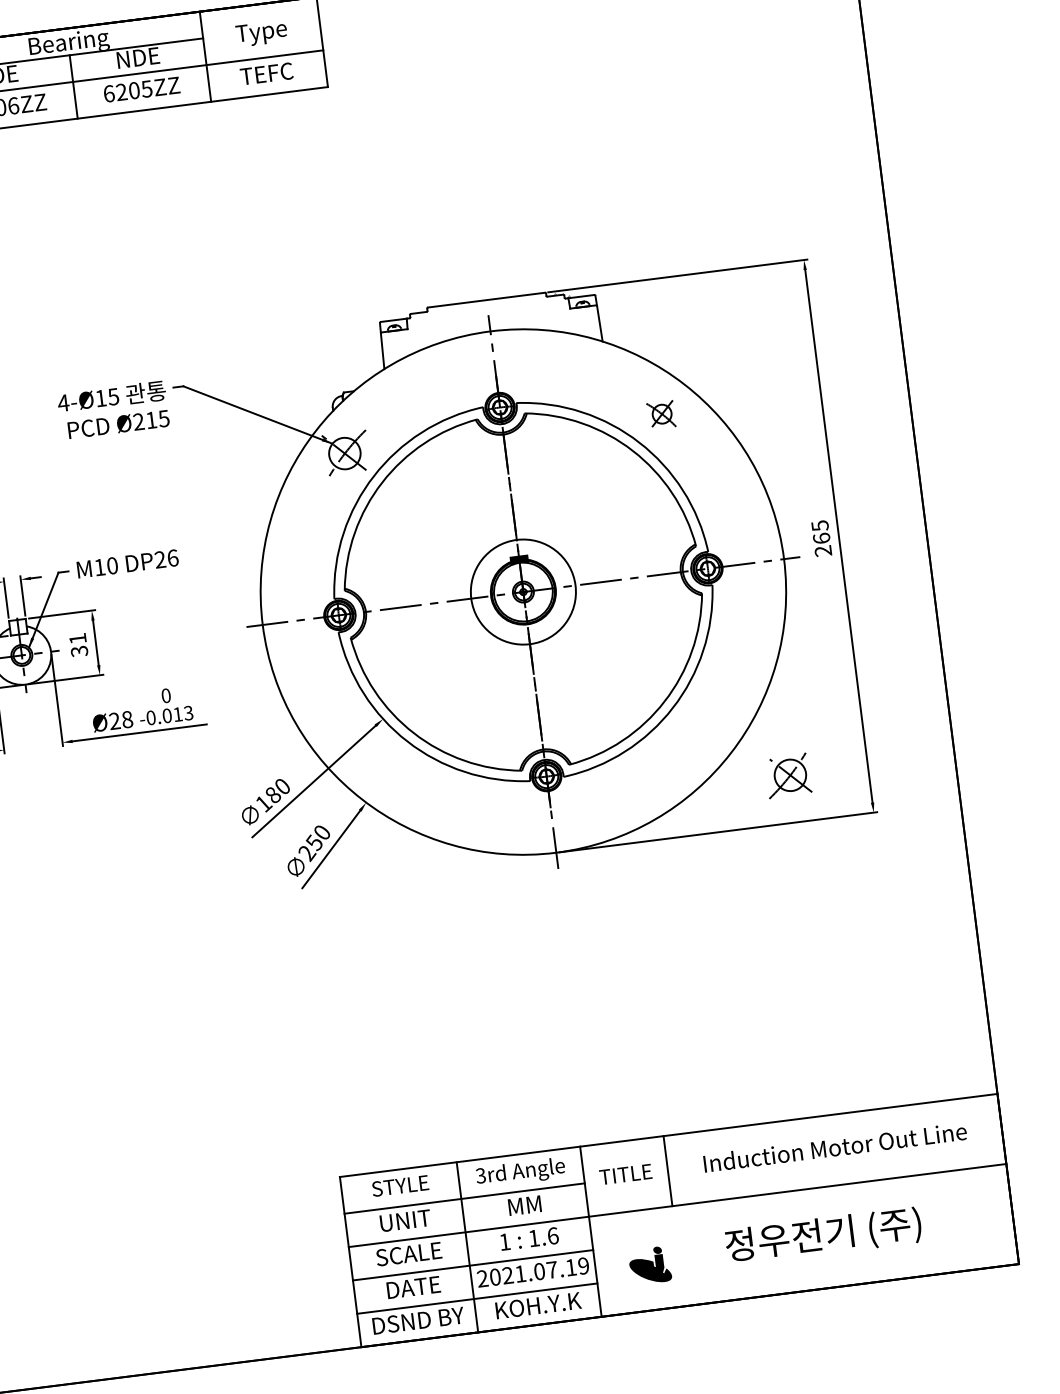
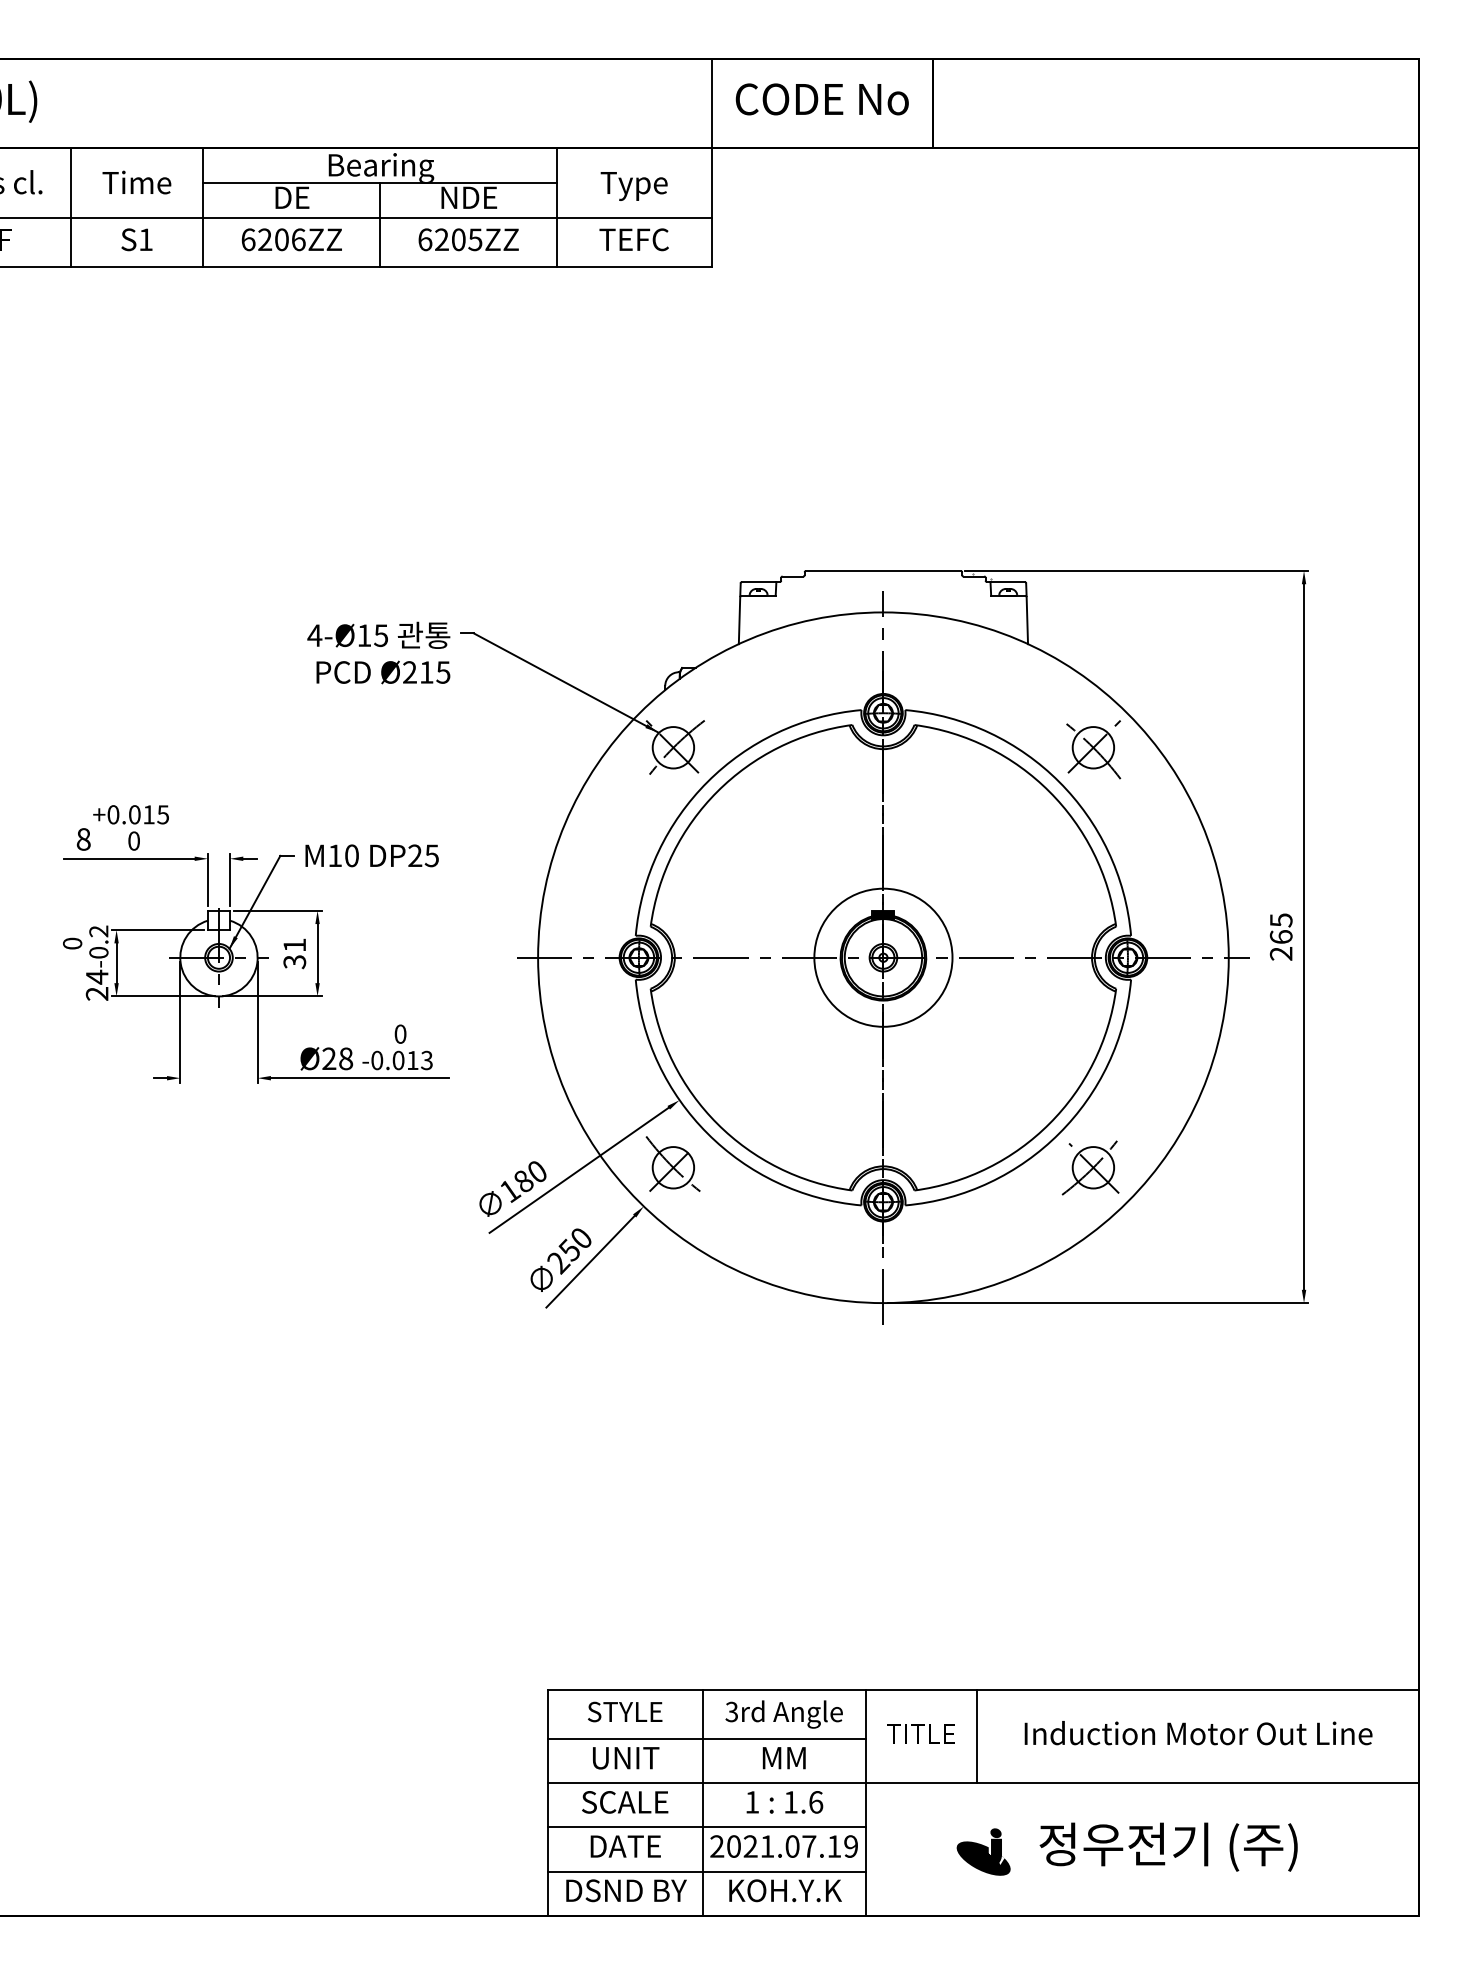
part: (662, 414) -> (1093, 749), size x1.67
text: (172, 557) -> (431, 855), DP26 -> DP25
part: (383, 767) -> (672, 1163), added
part: (788, 775) -> (1090, 1167), moved
part: (649, 1265) -> (983, 1851), moved

